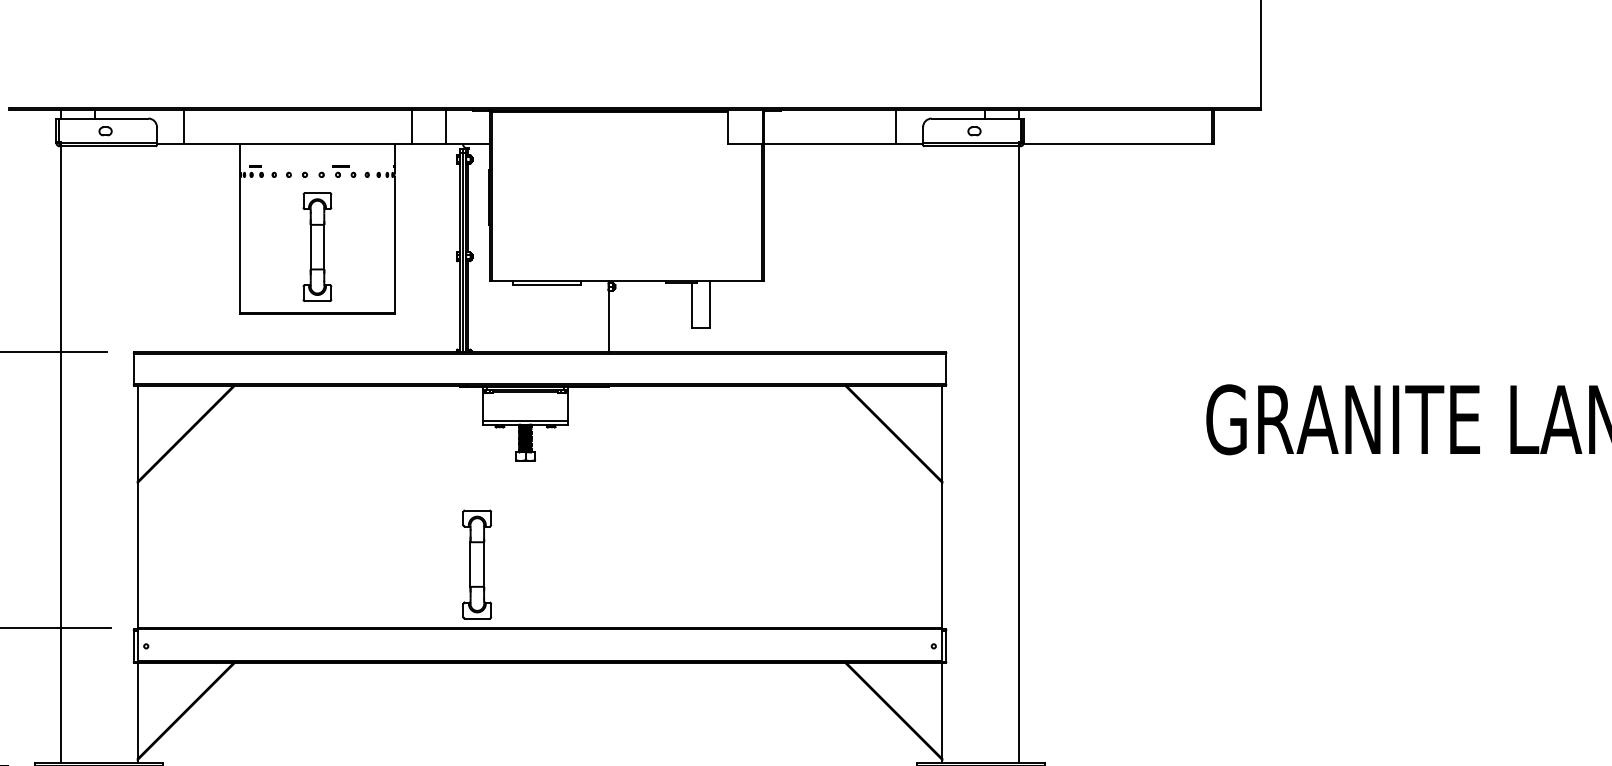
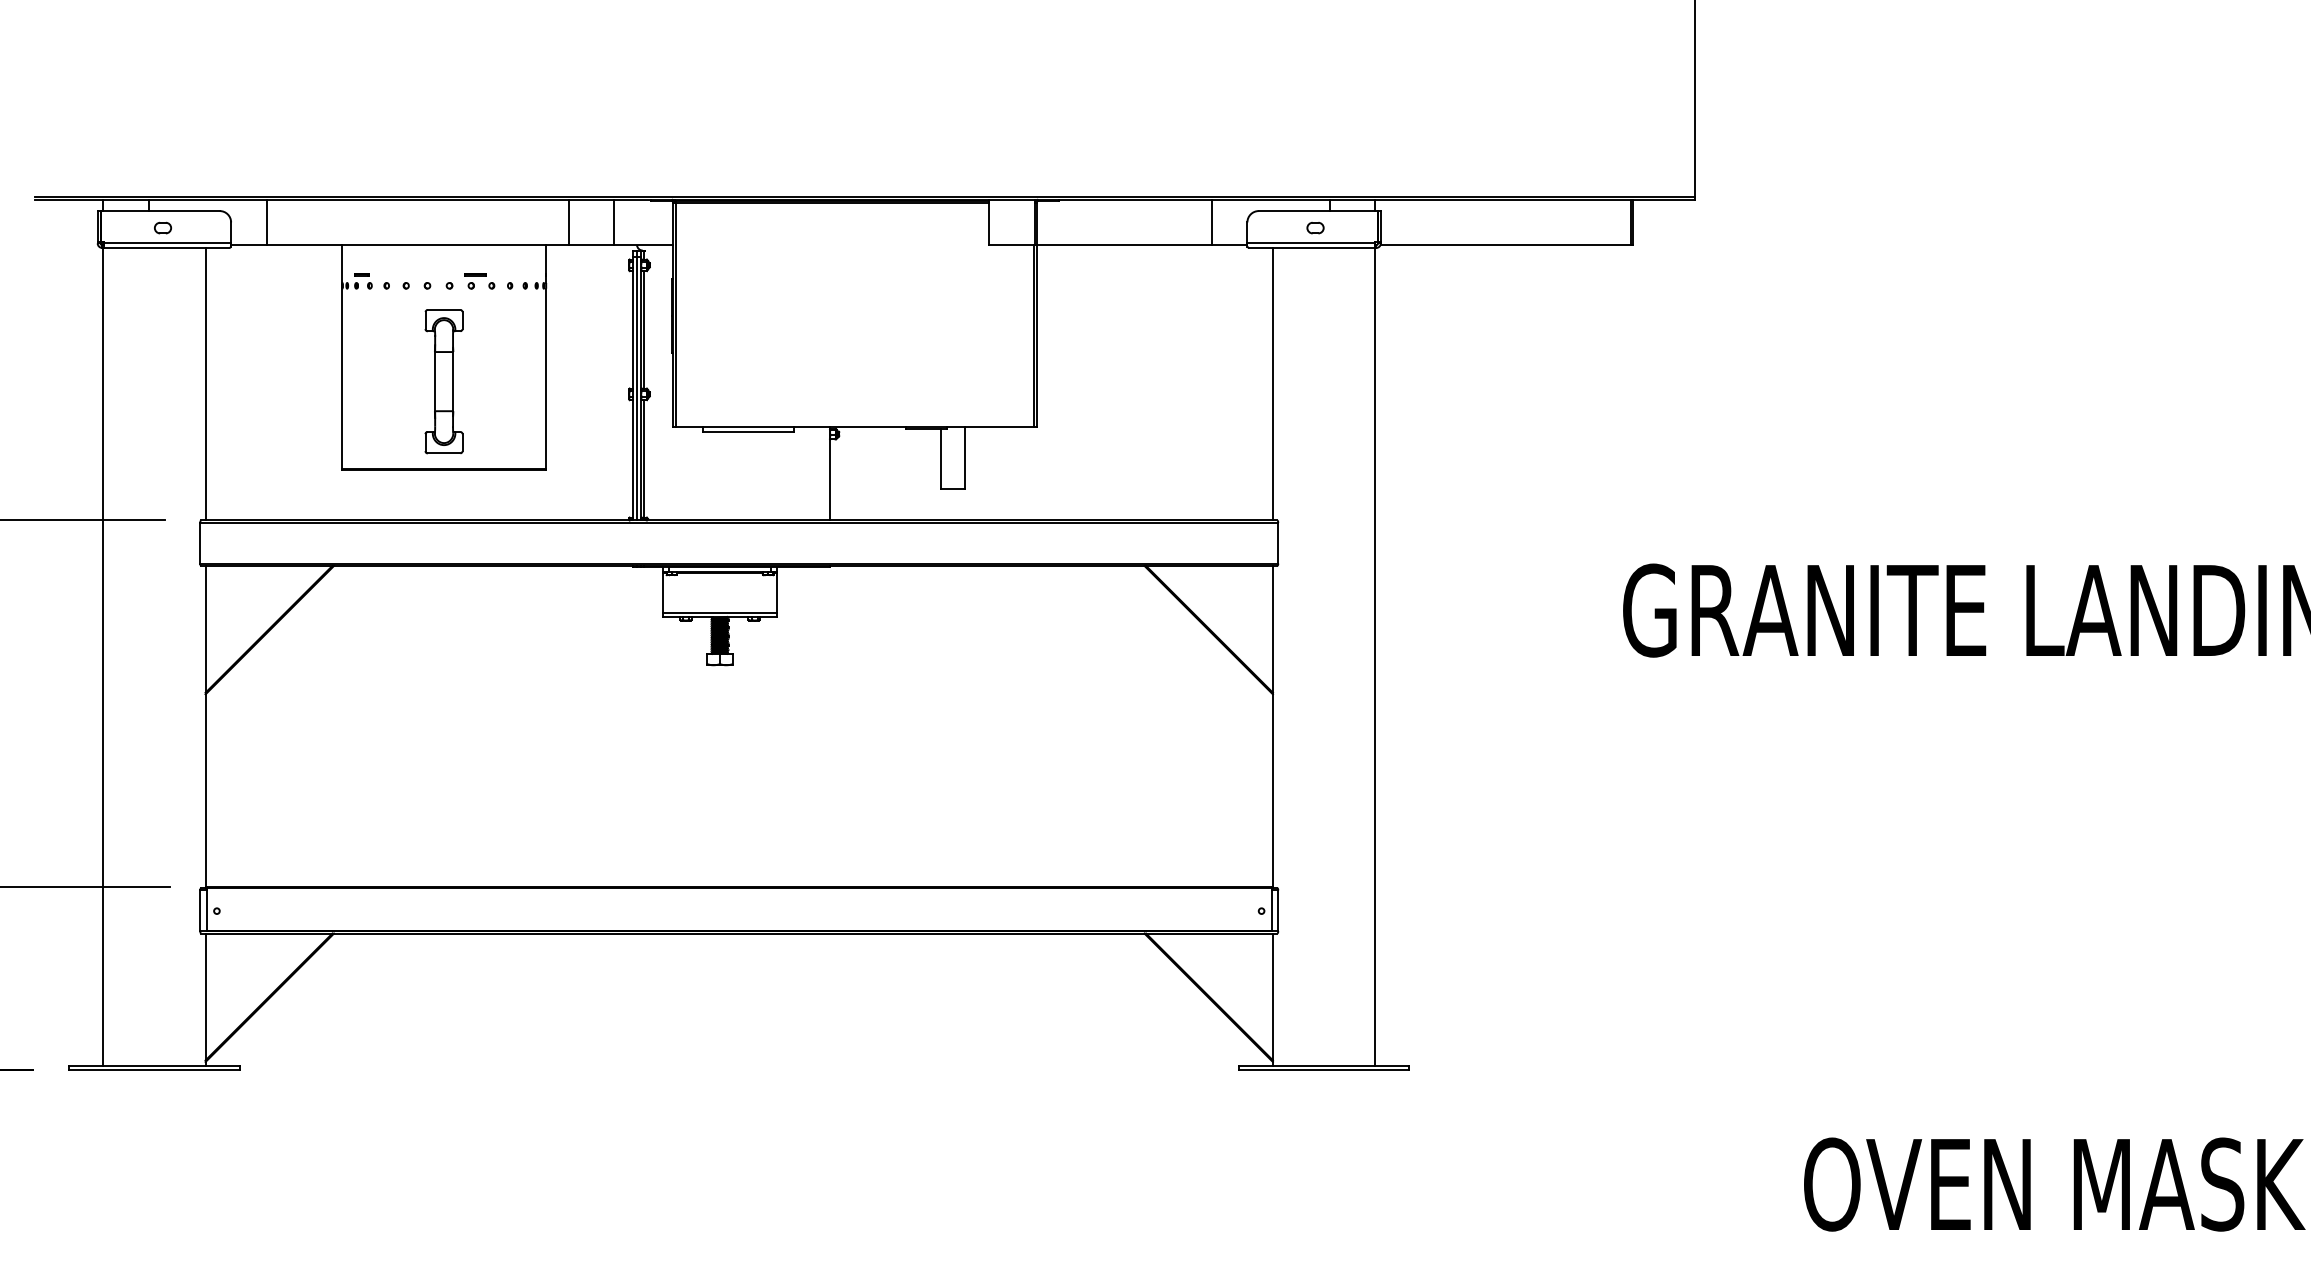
line: (137, 248) -> (205, 383), added
line: (942, 248) -> (1272, 383), added
part: (476, 564) -> (655, 802), removed

